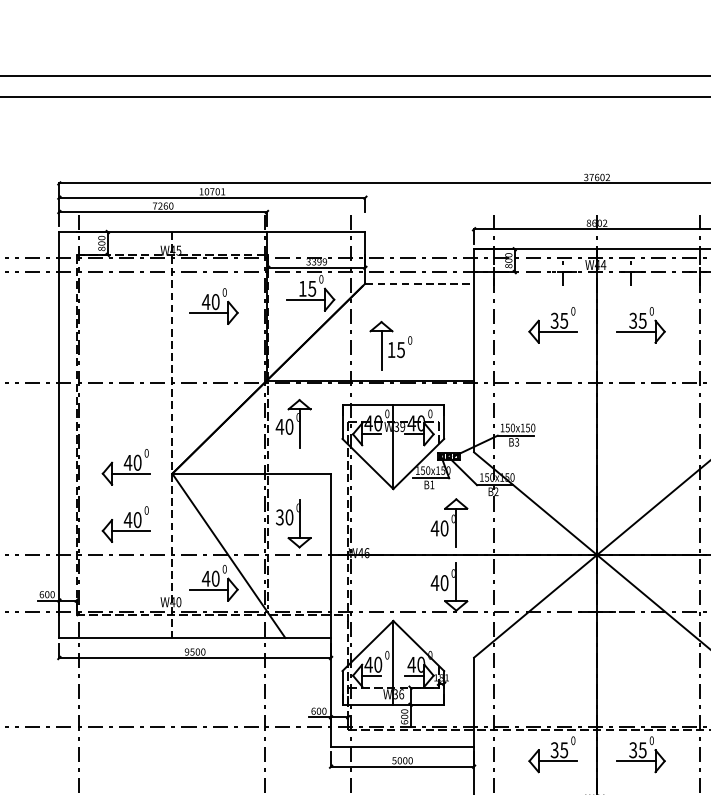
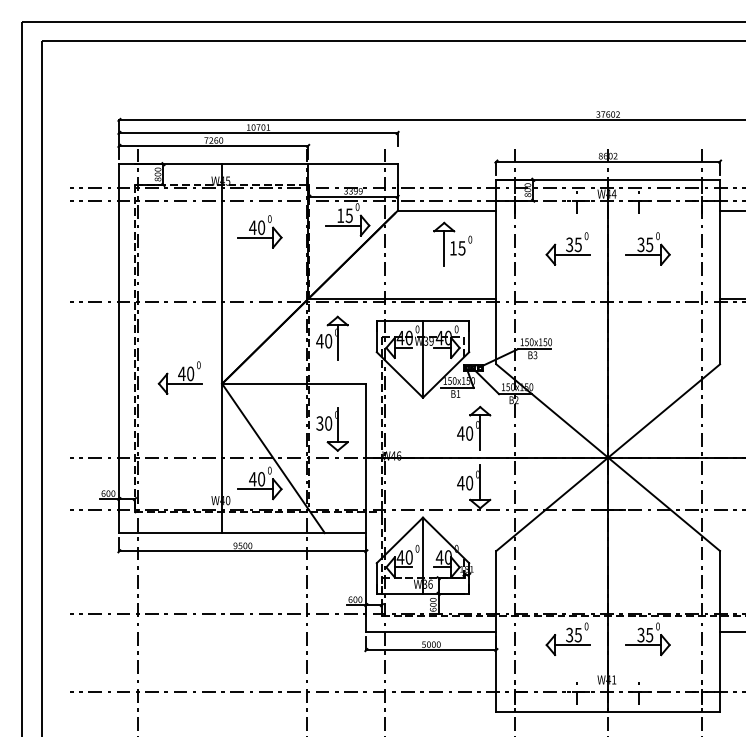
line: (420, 283) -> (447, 210), dashed -> solid
part: (390, 344) -> (452, 243), moved
line: (172, 435) -> (222, 349), dashed -> solid
part: (125, 524) -> (179, 429), removed

